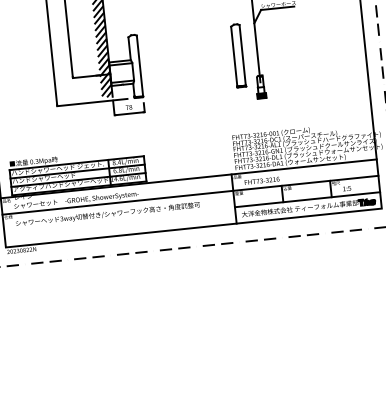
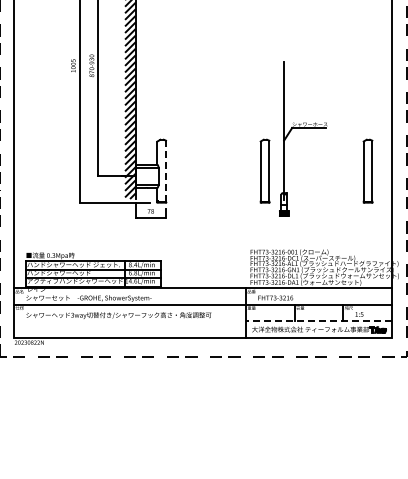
part: (340, 44) -> (367, 170), added
line: (140, 65) -> (166, 170), solid -> dashed
line: (307, 199) -> (318, 321), solid -> dashed

